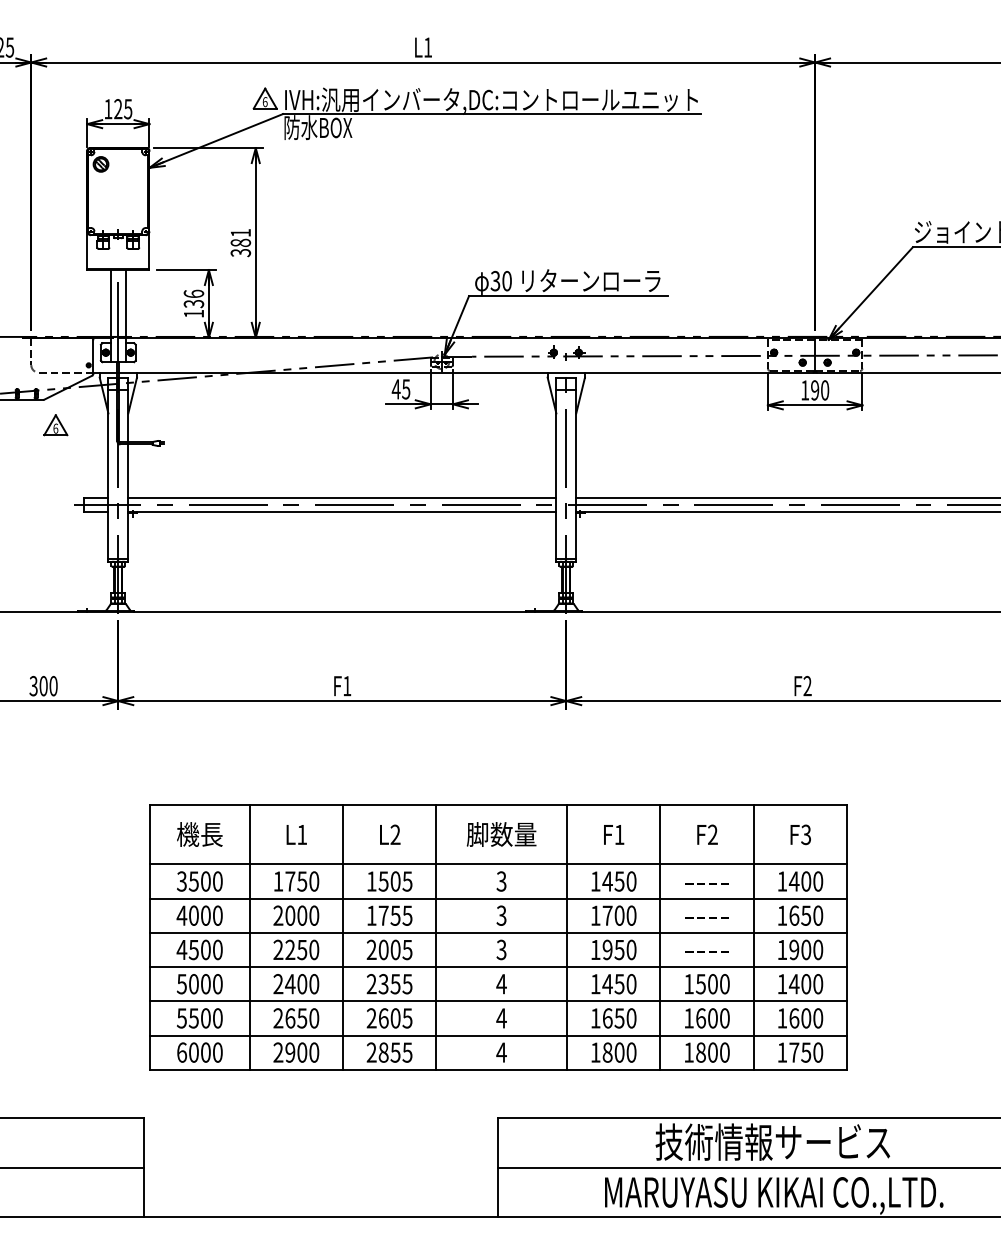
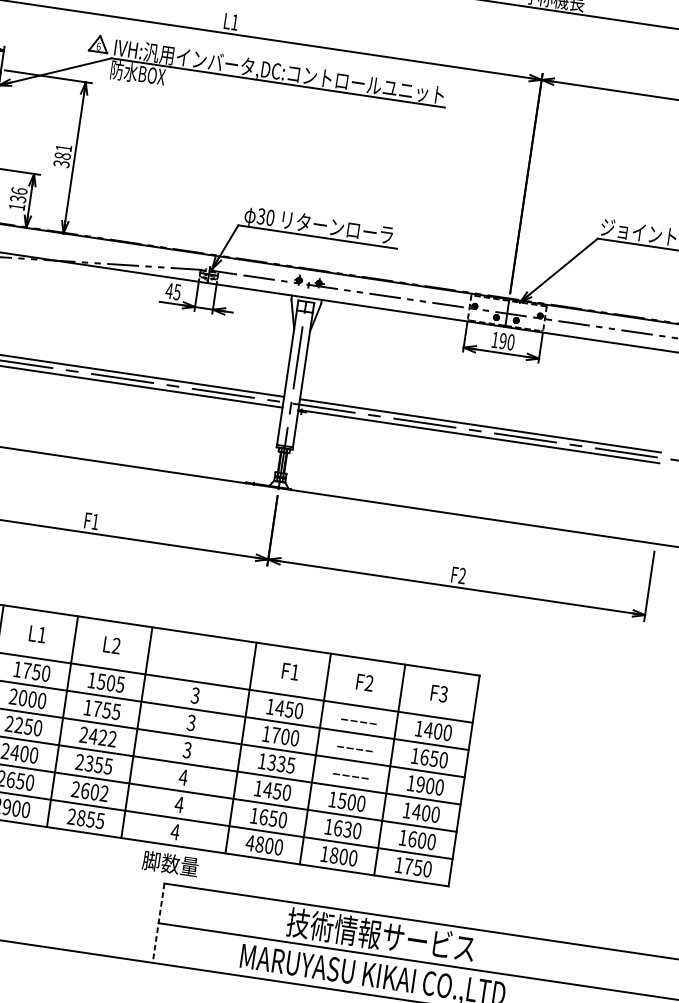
text: (501, 834) -> (170, 863), moved
text: (395, 949) -> (102, 737), 2005 -> 2422
text: (619, 949) -> (281, 763), 1950 -> 1335
text: (407, 1018) -> (104, 793), 2605 -> 2602
text: (712, 1018) -> (347, 829), 1600 -> 1630
text: (595, 1052) -> (250, 843), 1800 -> 4800
line: (497, 1167) -> (158, 923), solid -> dashed

